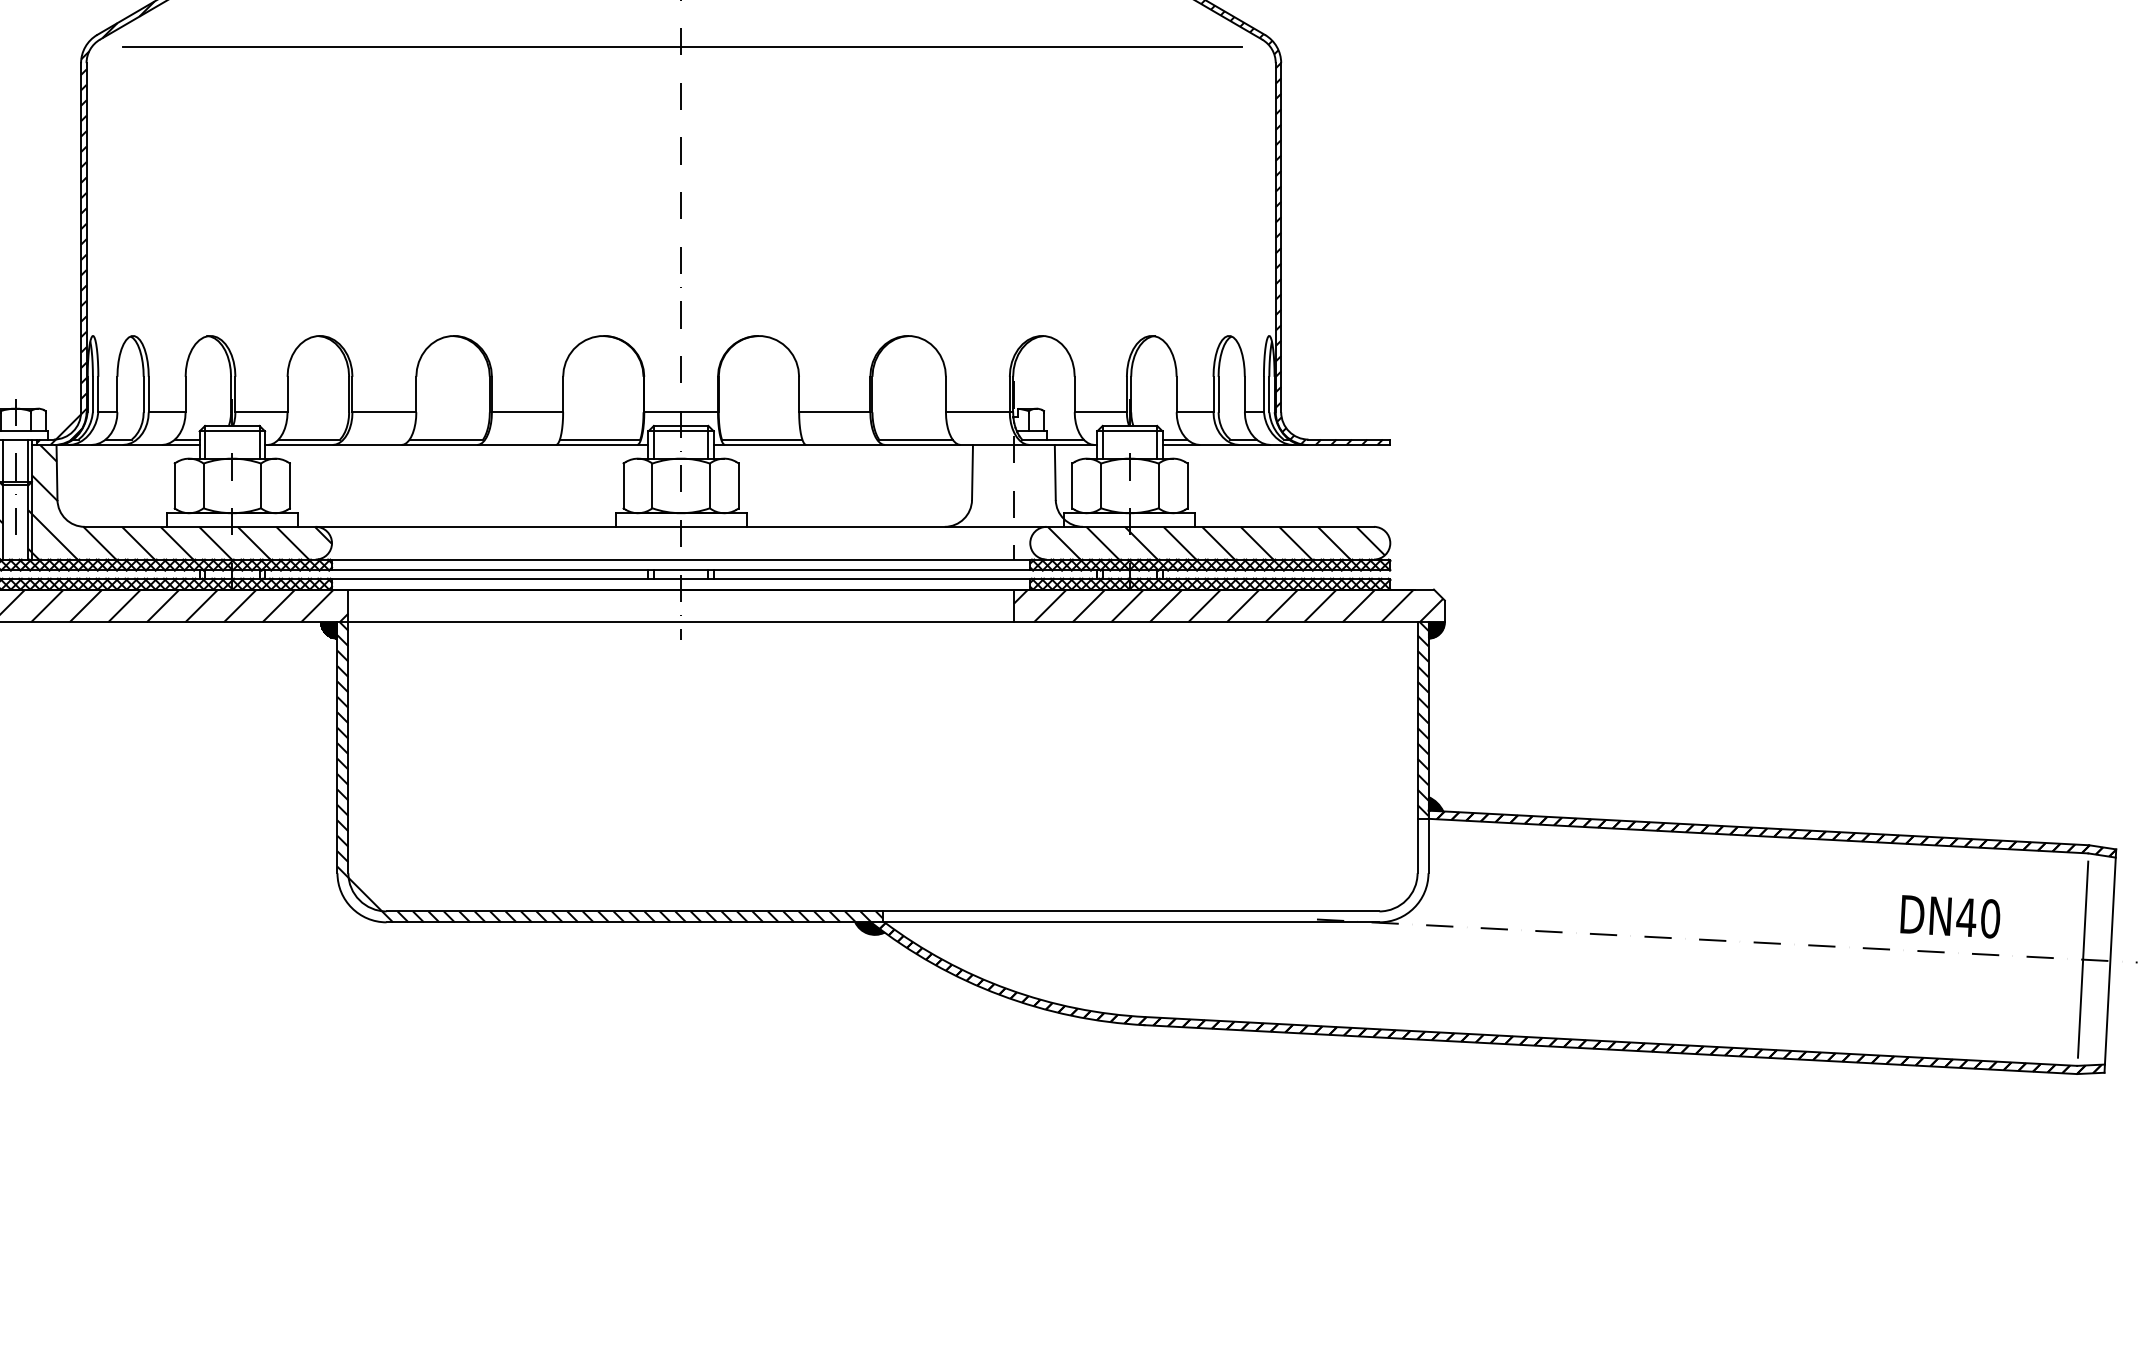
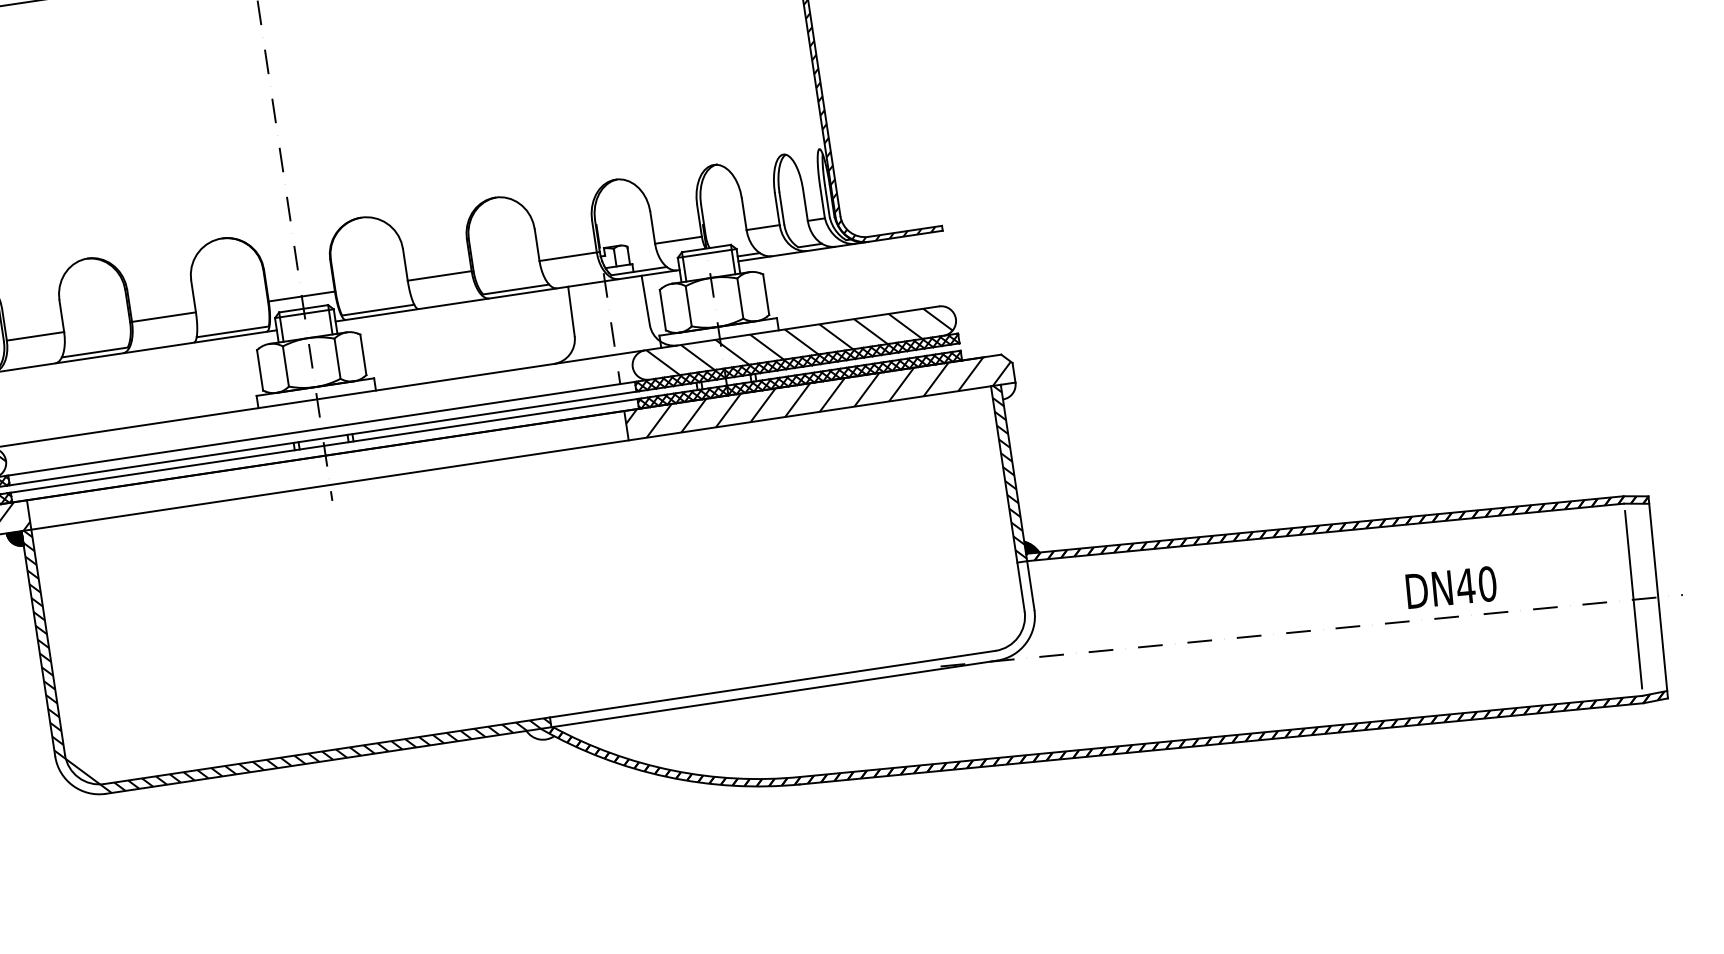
hatch: (1436, 630) -> (1009, 391), removed
text: (1950, 916) -> (1451, 587), moved
hatch: (869, 928) -> (540, 734), removed

